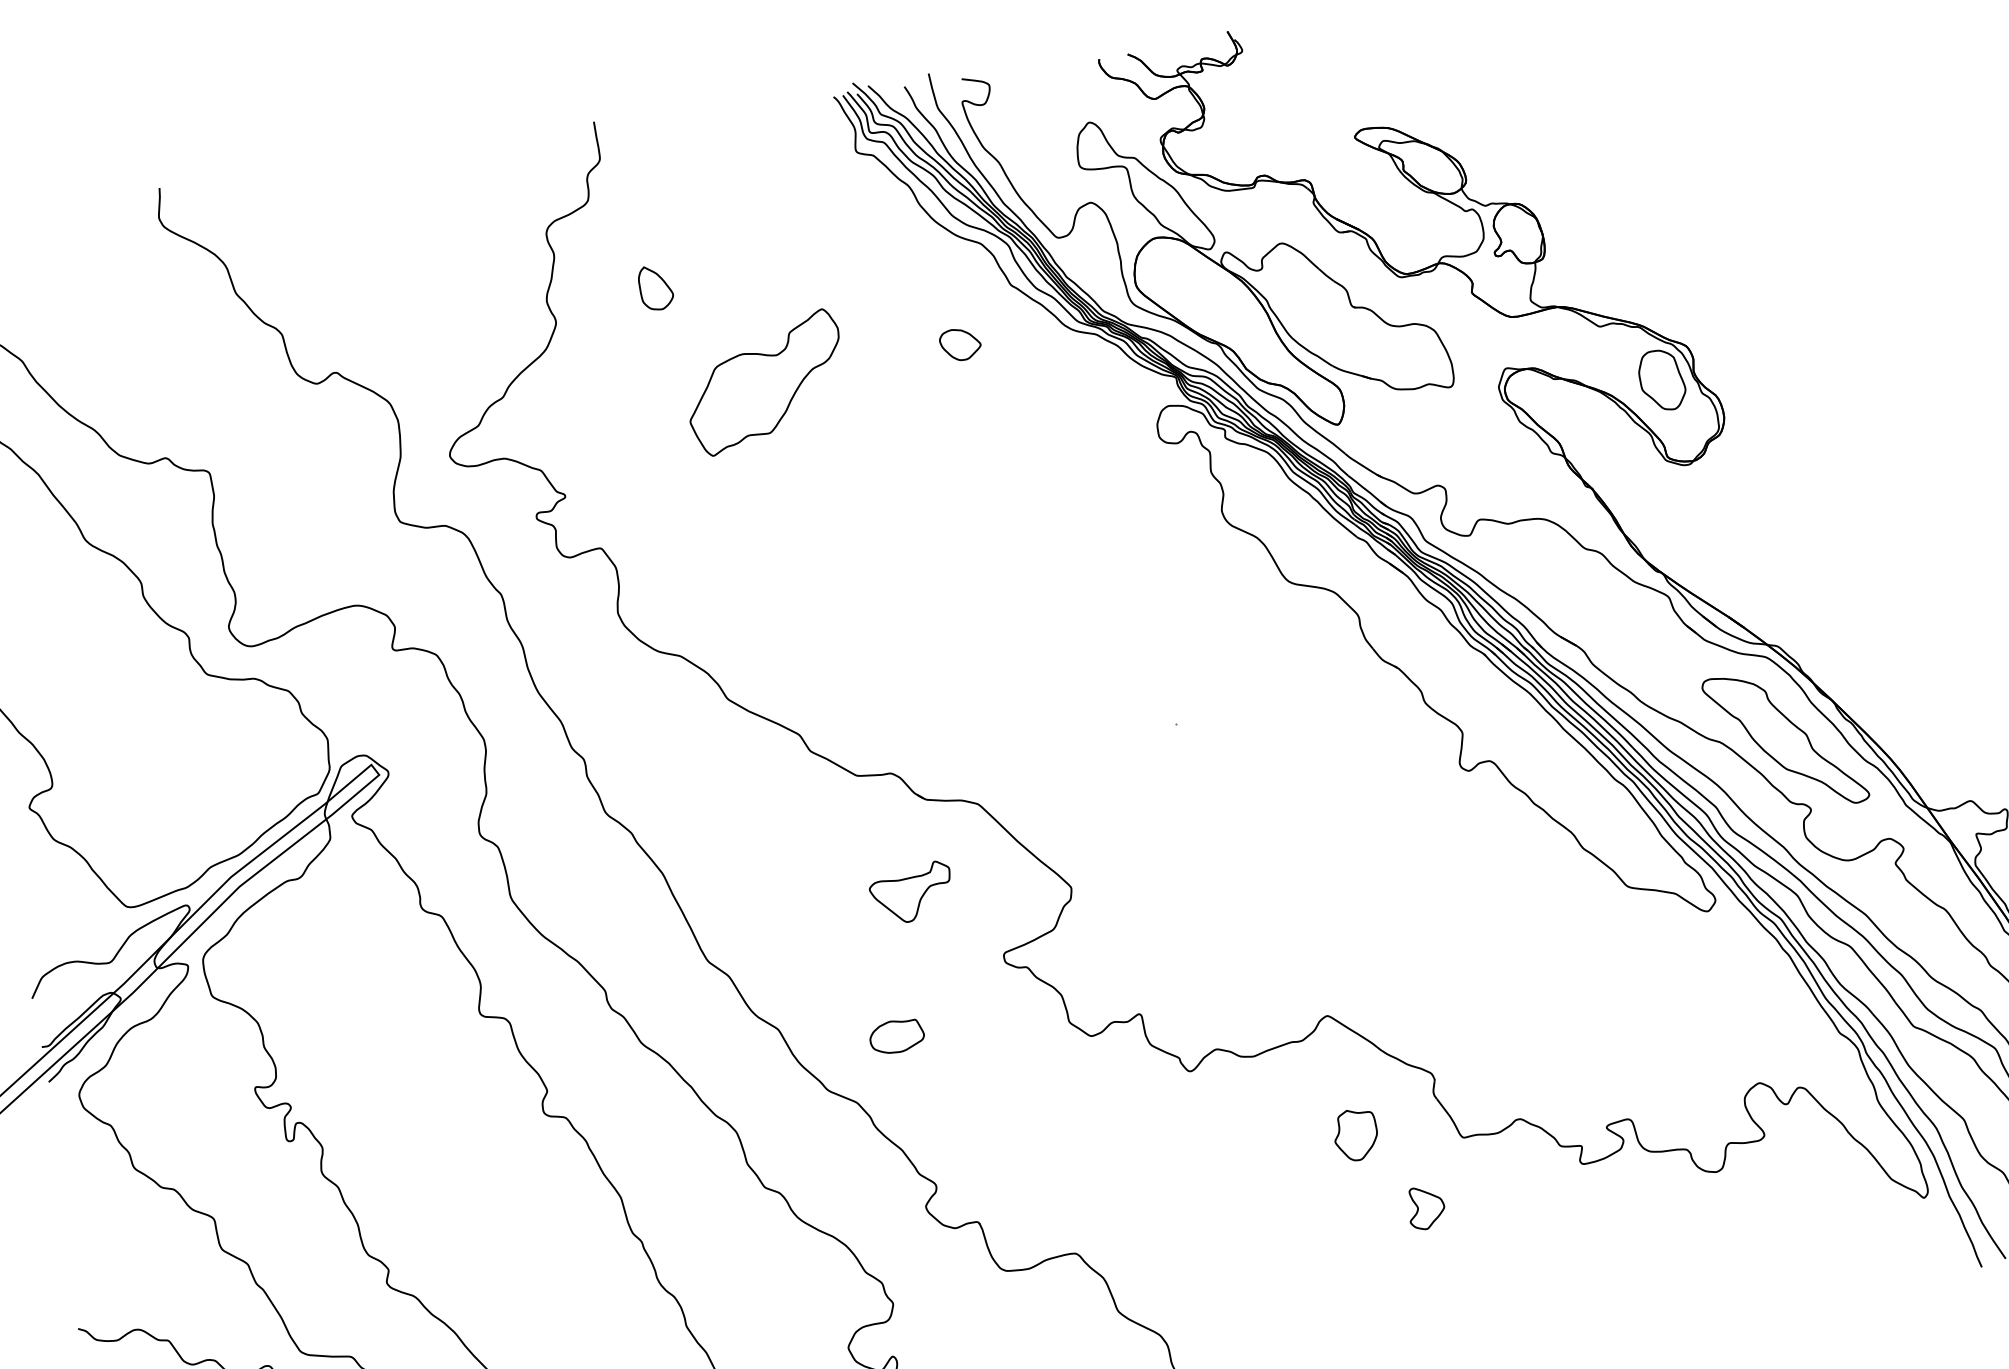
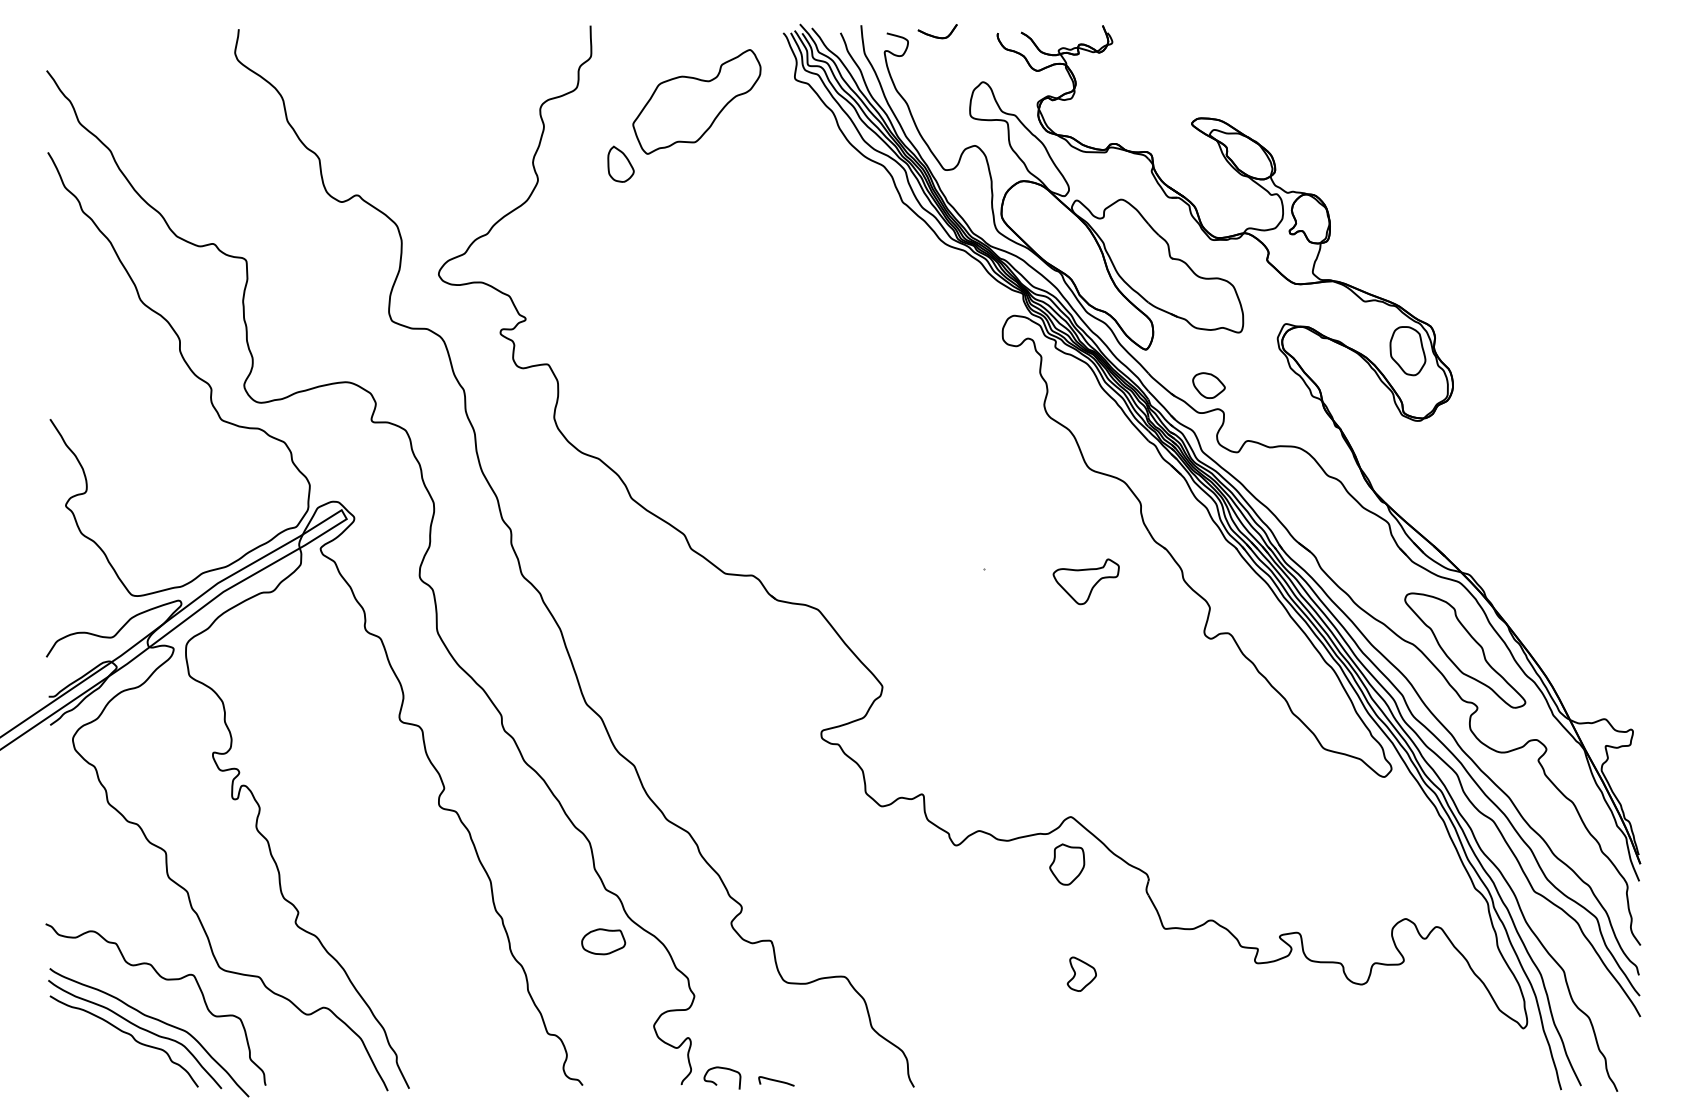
part: (1024, 67) -> (937, 31), added
part: (959, 344) -> (1208, 385), moved
part: (764, 382) -> (696, 101), moved
part: (910, 892) -> (1085, 581), moved
part: (896, 1036) -> (603, 941), moved
part: (1356, 1134) -> (1067, 864), moved
part: (1425, 1206) -> (1081, 973), moved

